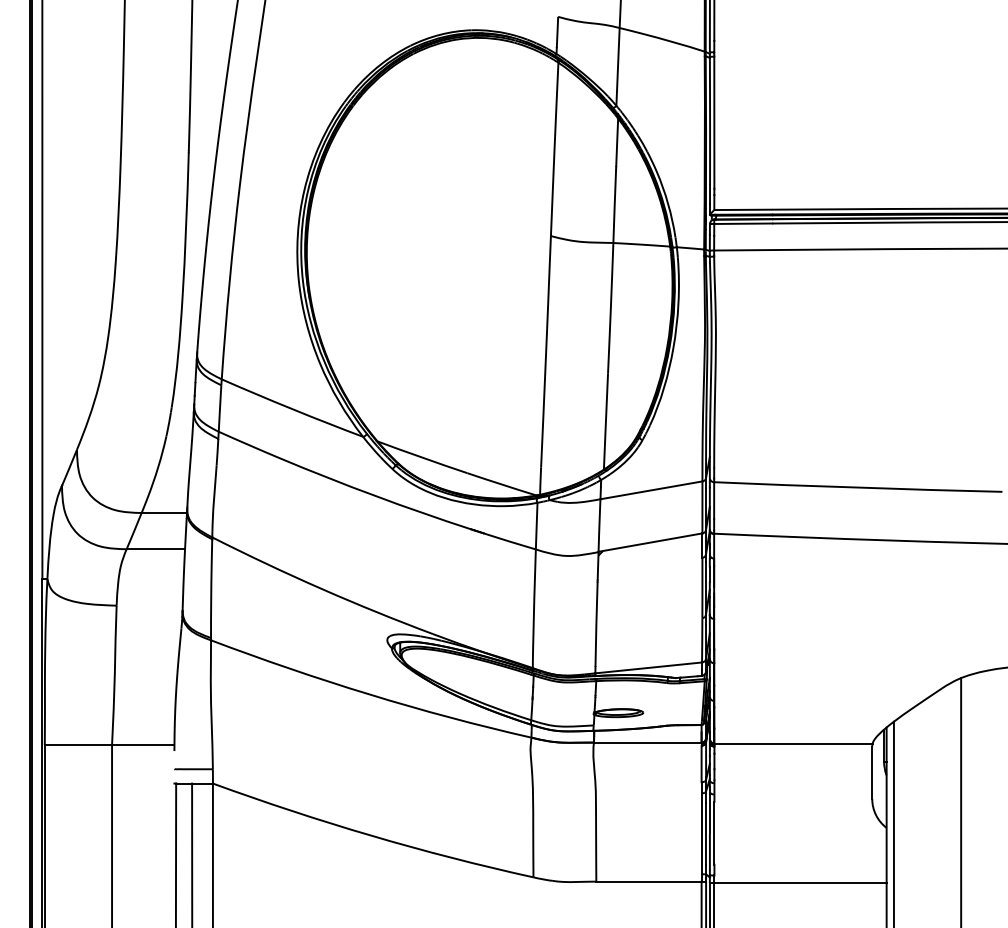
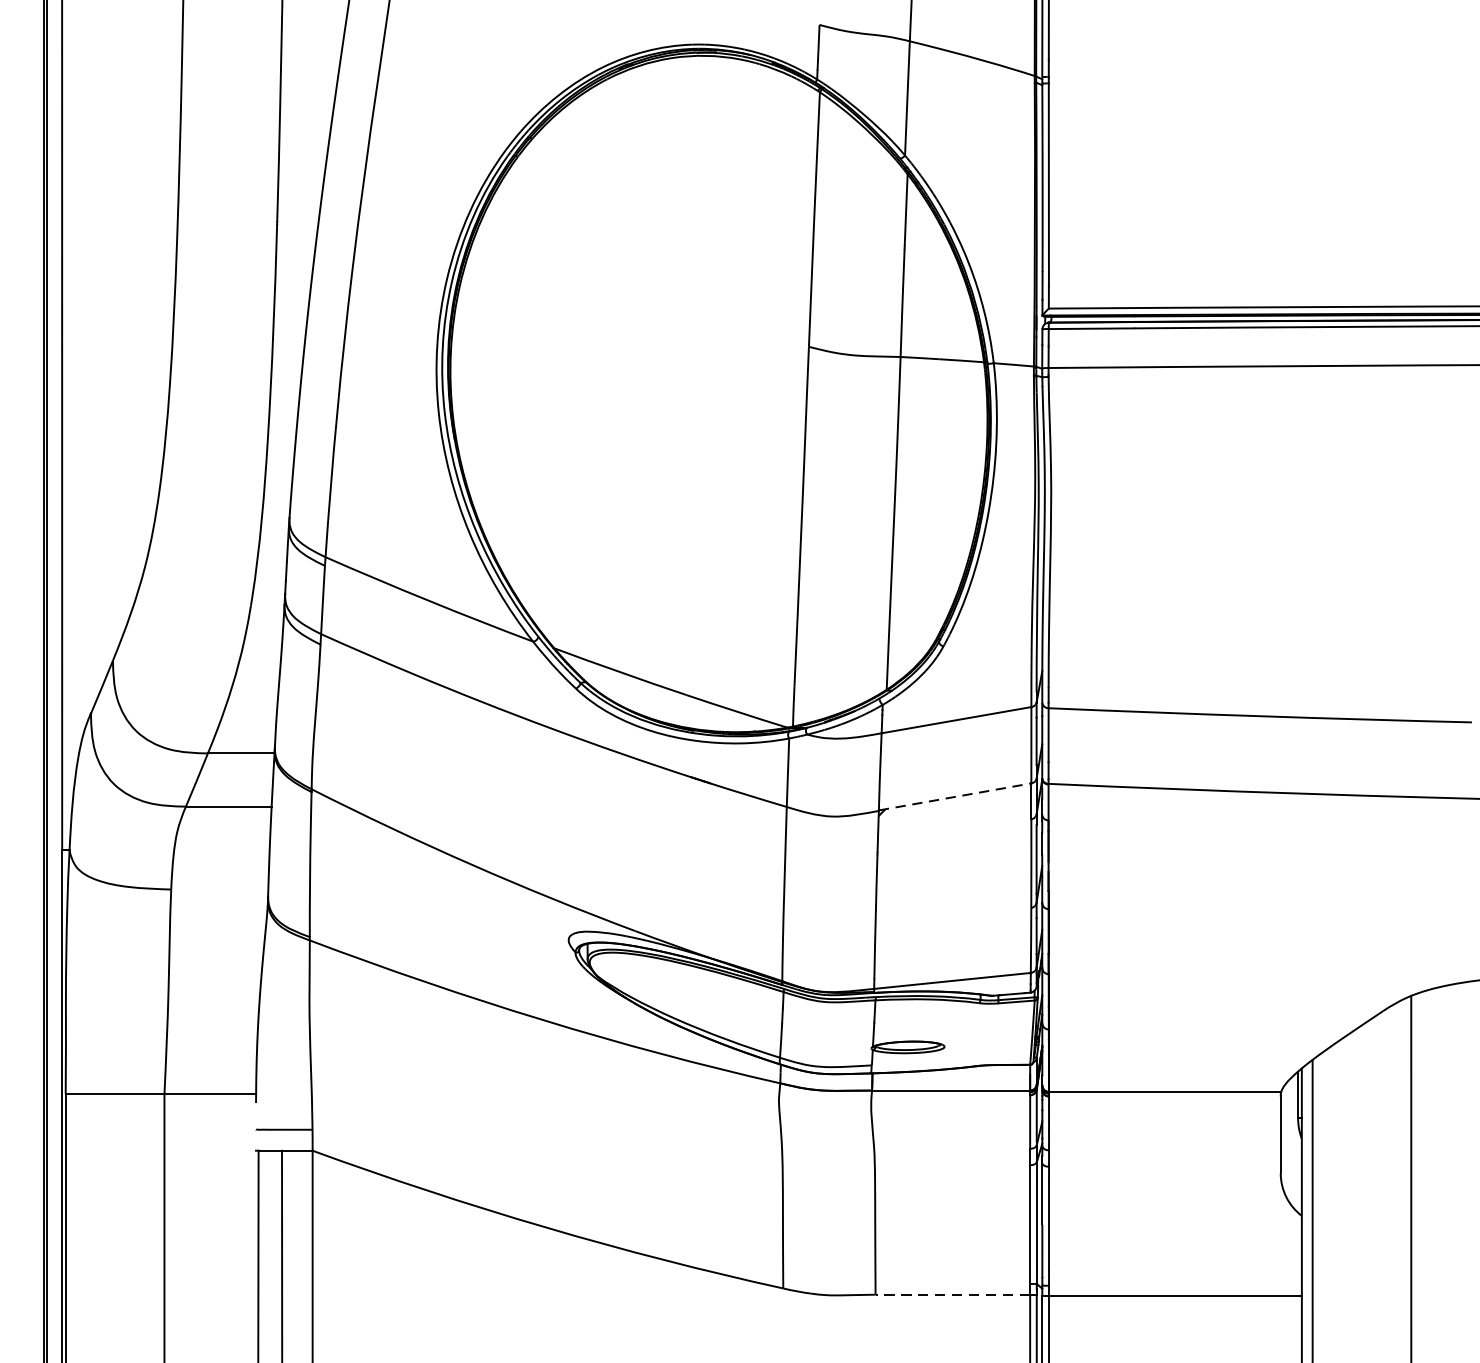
line: (650, 542) -> (955, 796), solid -> dashed
line: (648, 881) -> (952, 1294), solid -> dashed

